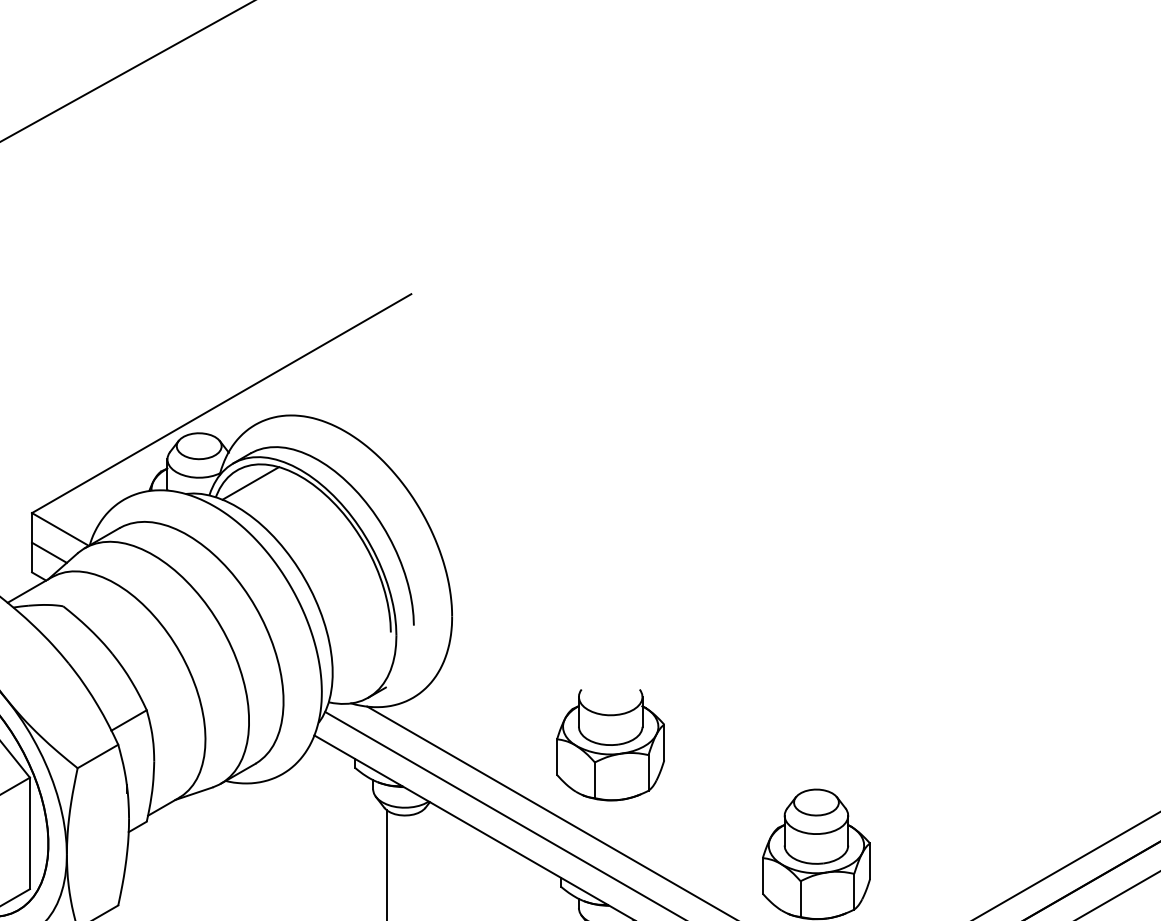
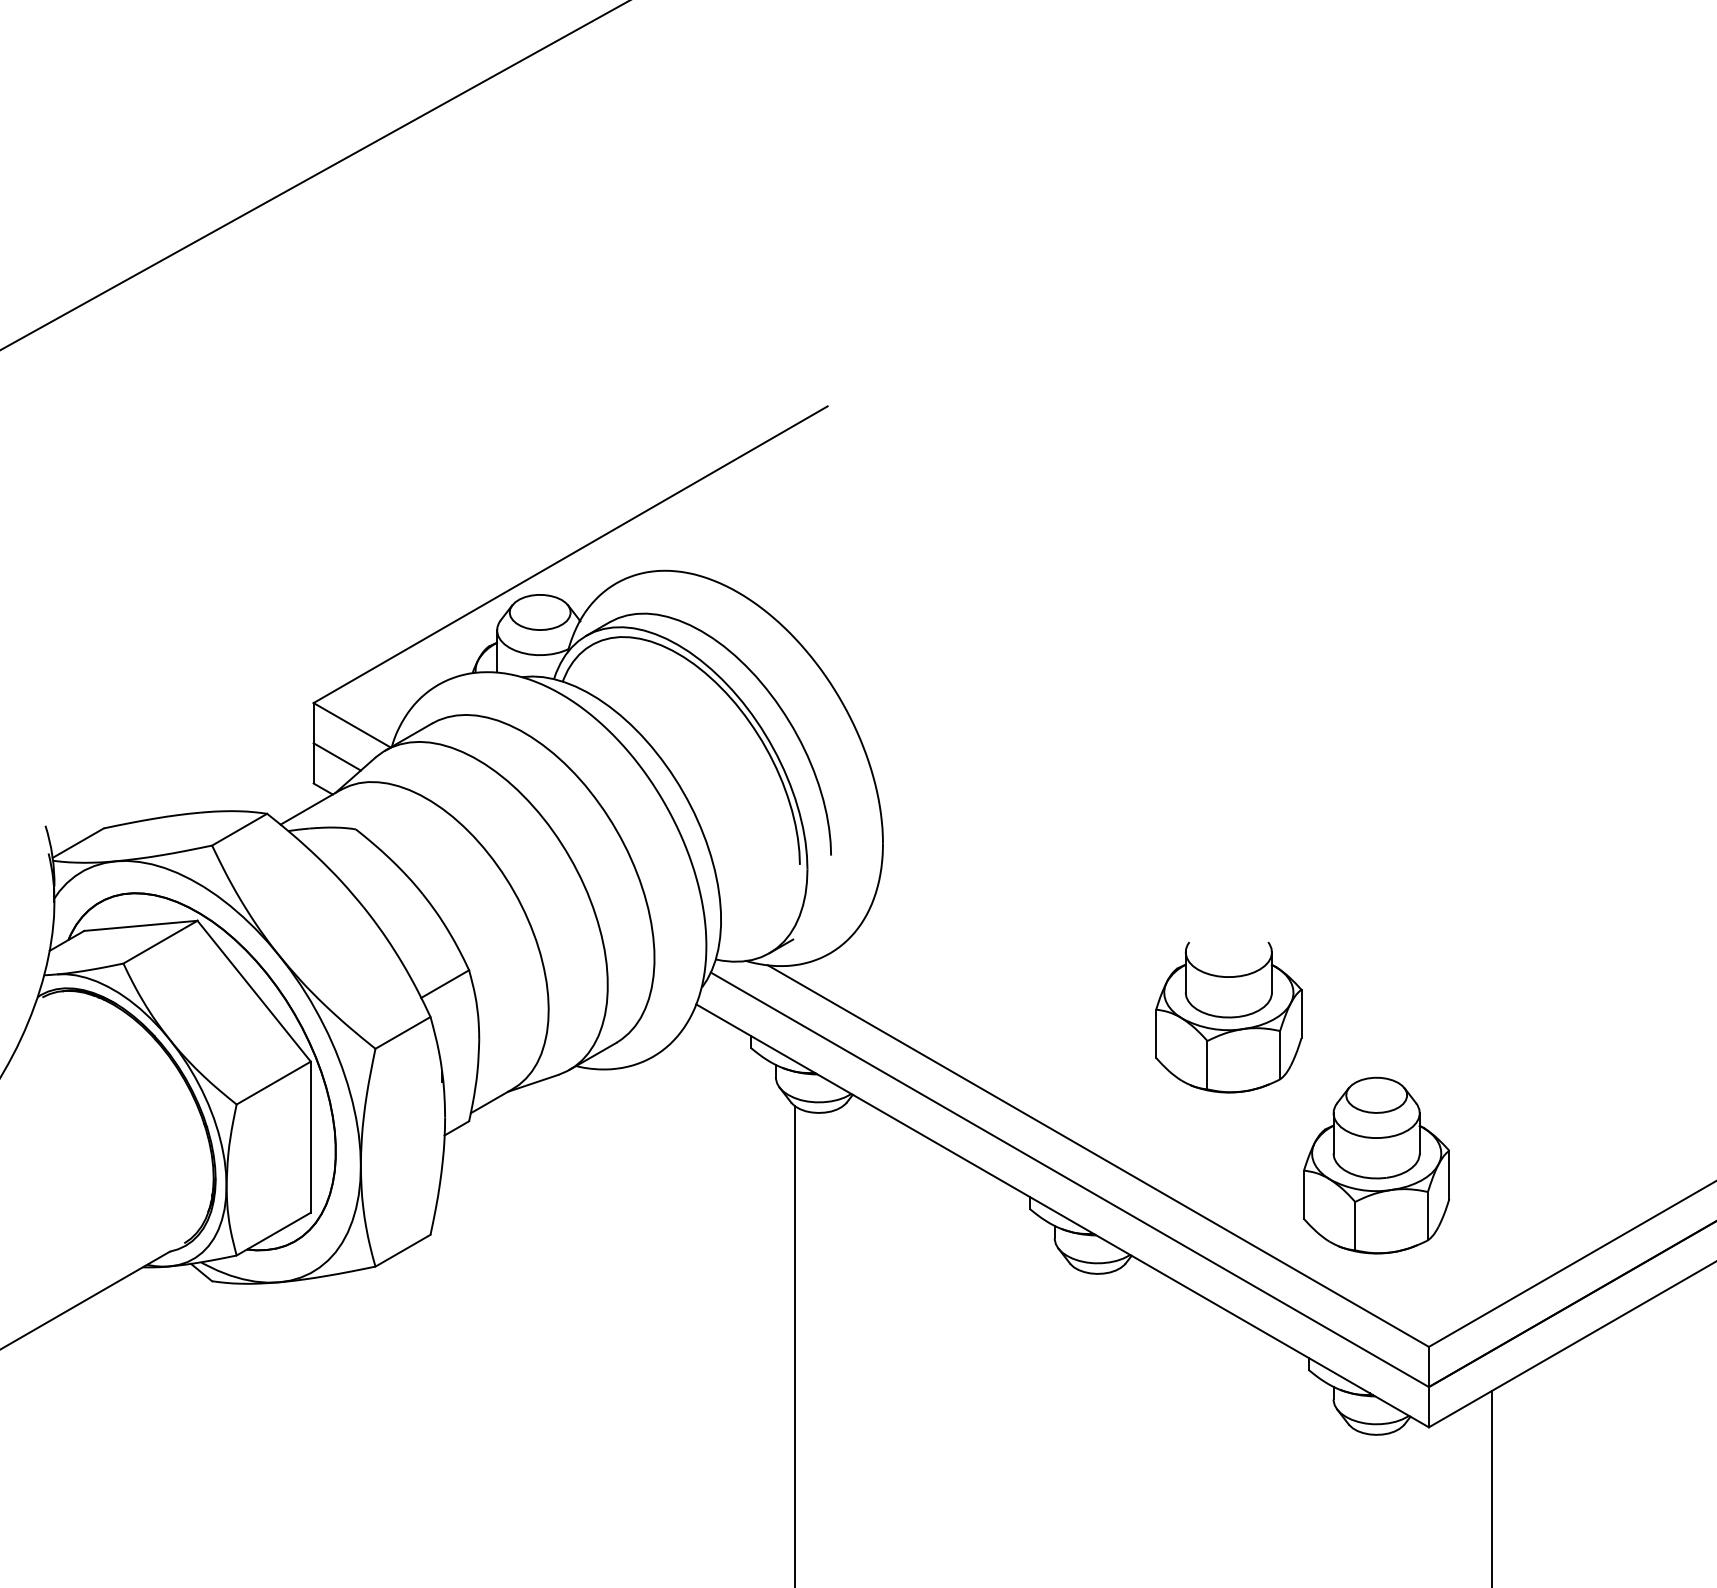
line: (250, 483) -> (609, 662), removed
part: (610, 745) -> (1228, 1017), moved

